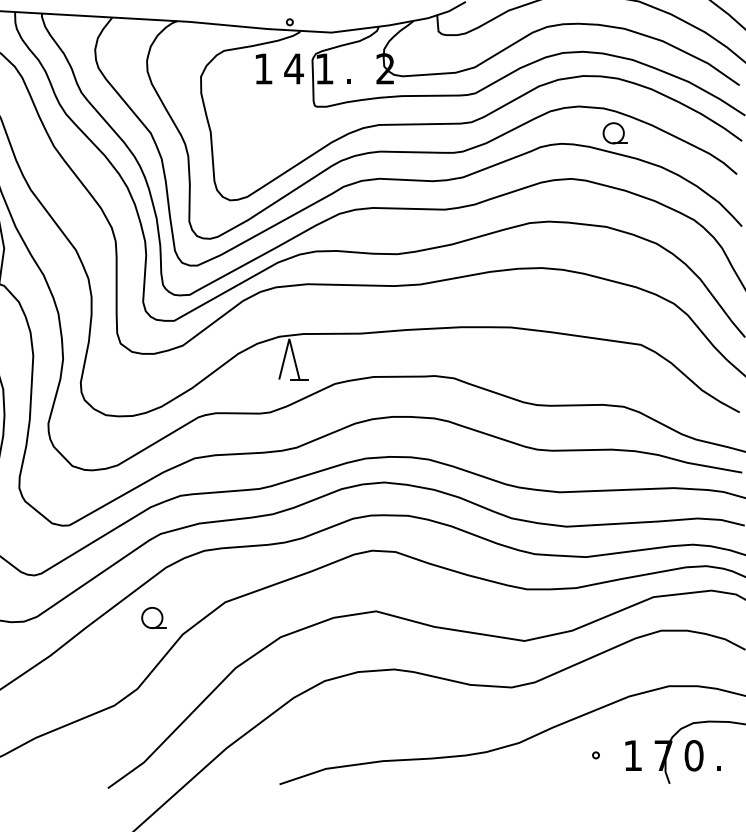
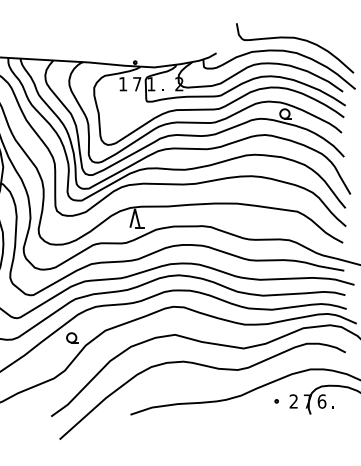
text: (292, 69) -> (136, 84), 4 -> 7
text: (632, 755) -> (293, 401), 1 -> 2
text: (692, 755) -> (321, 401), 0 -> 6

